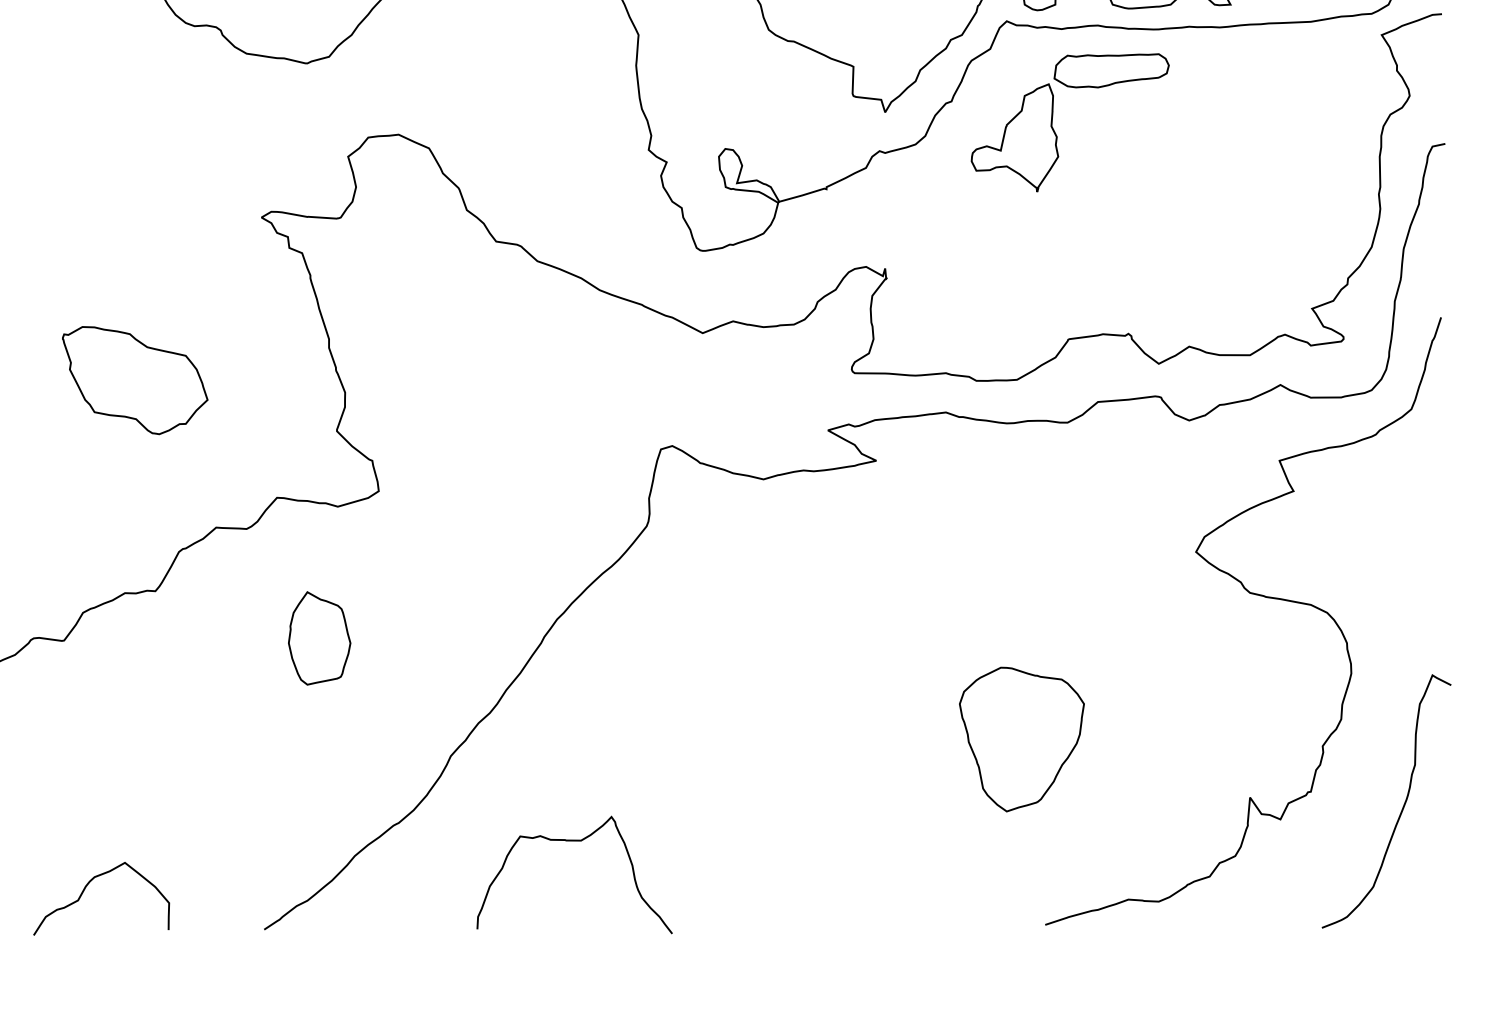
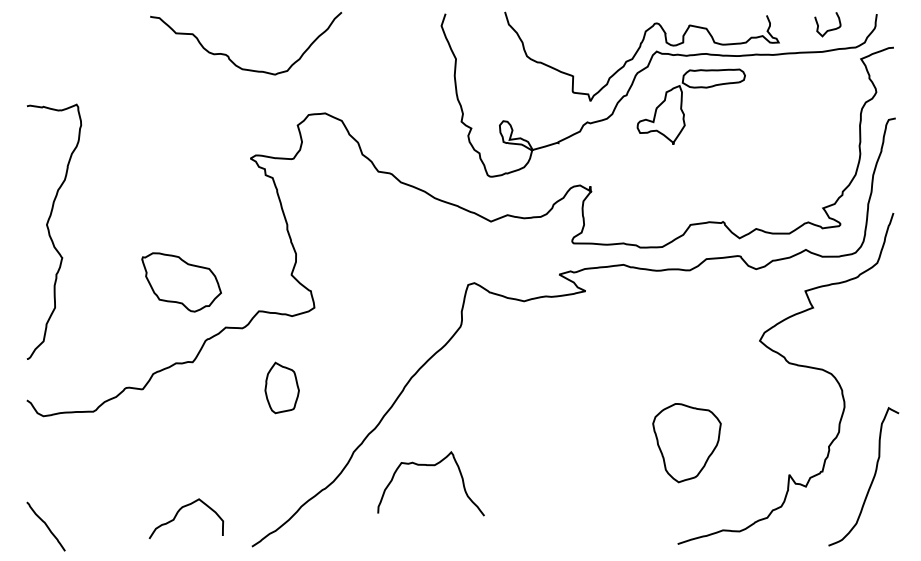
part: (134, 380) -> (181, 282), moved
part: (1021, 740) -> (686, 443), moved
curve: (573, 842) -> (430, 466), moved
curve: (87, 888) -> (178, 513), moved

